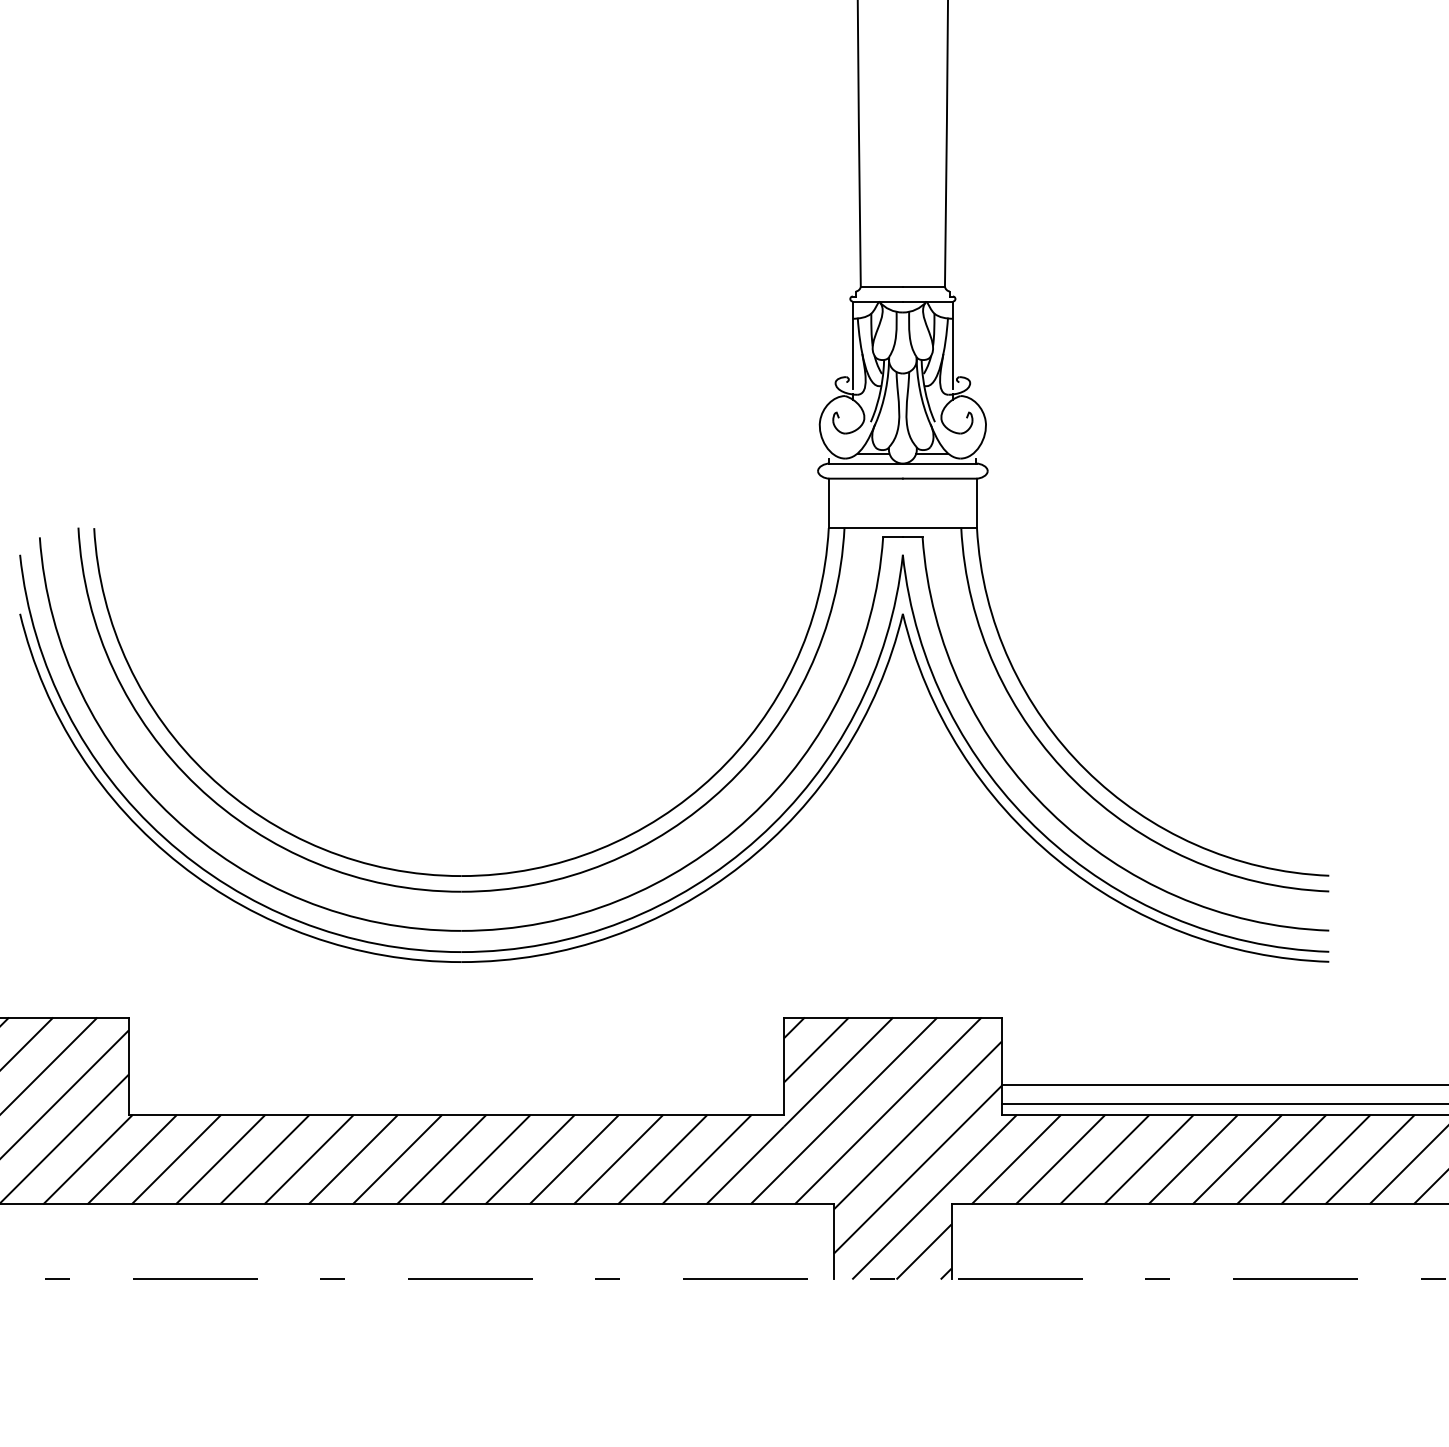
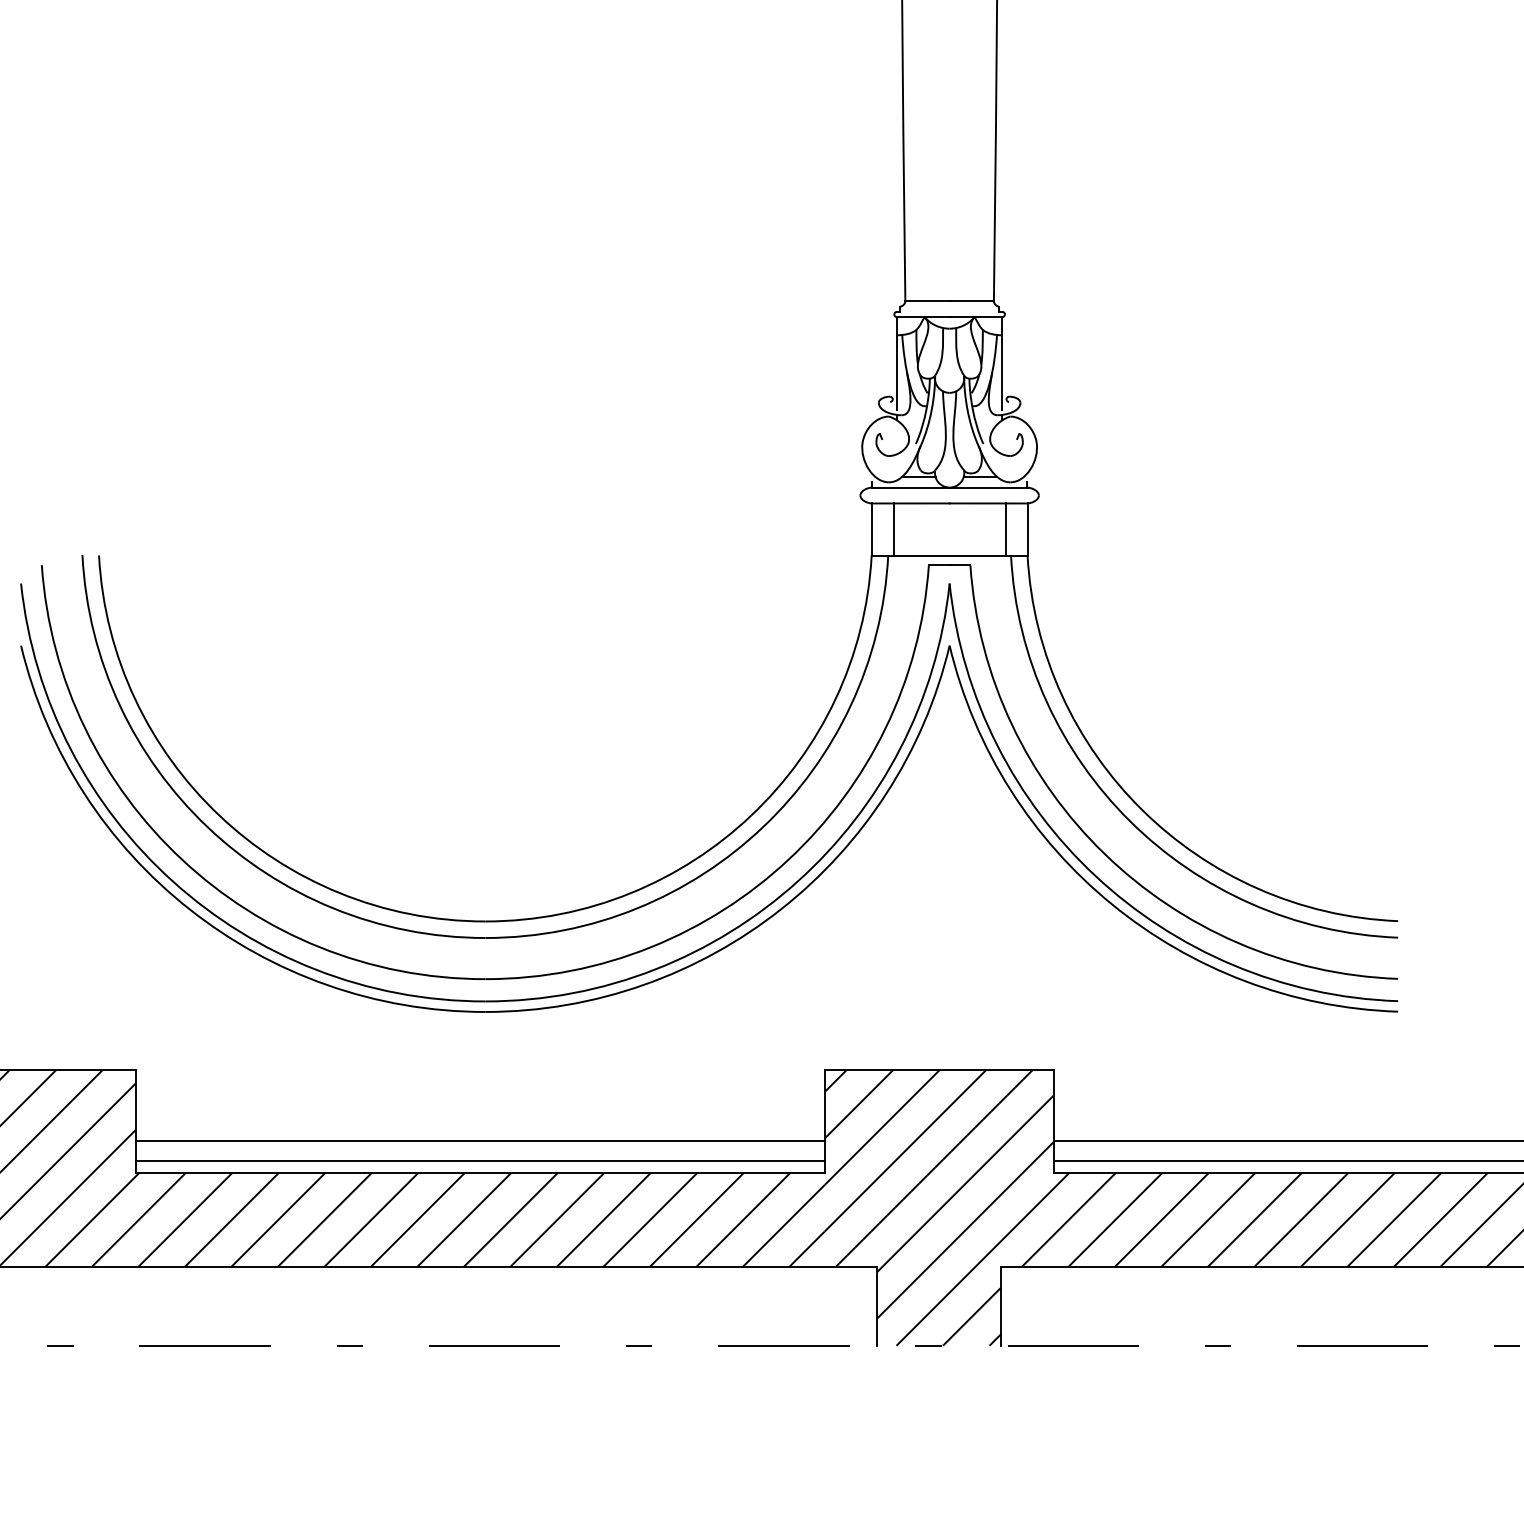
line: (849, 503) -> (893, 529), added
line: (955, 503) -> (1005, 529), added
line: (455, 1085) -> (479, 1141), added
line: (455, 1103) -> (479, 1160), added

